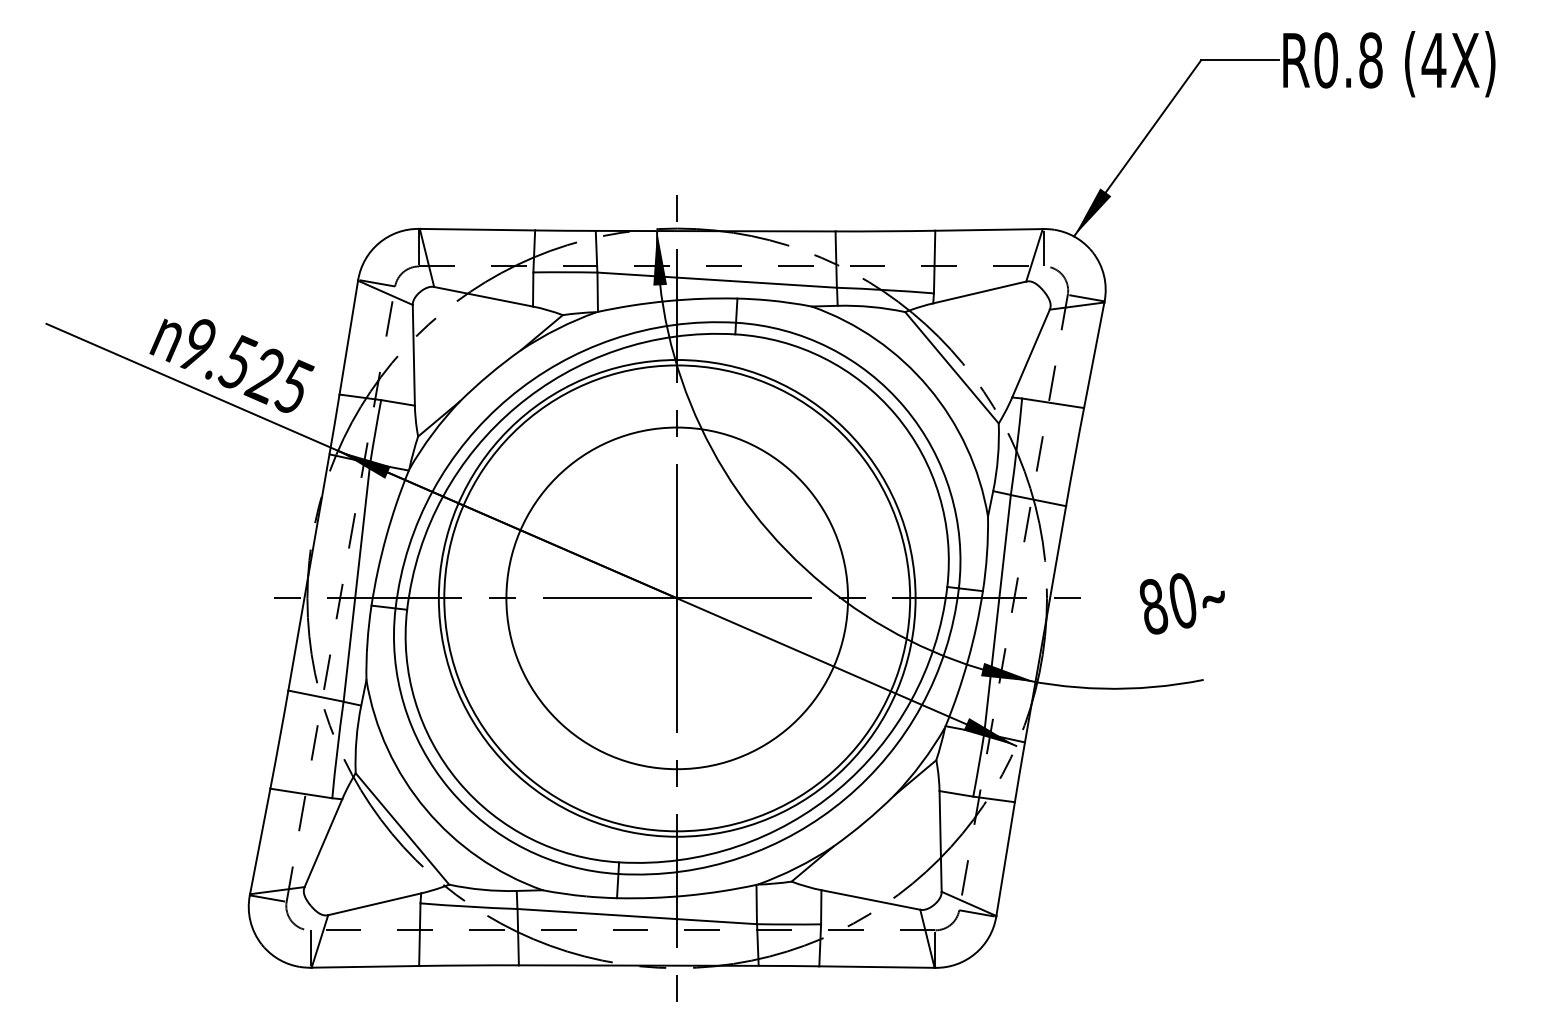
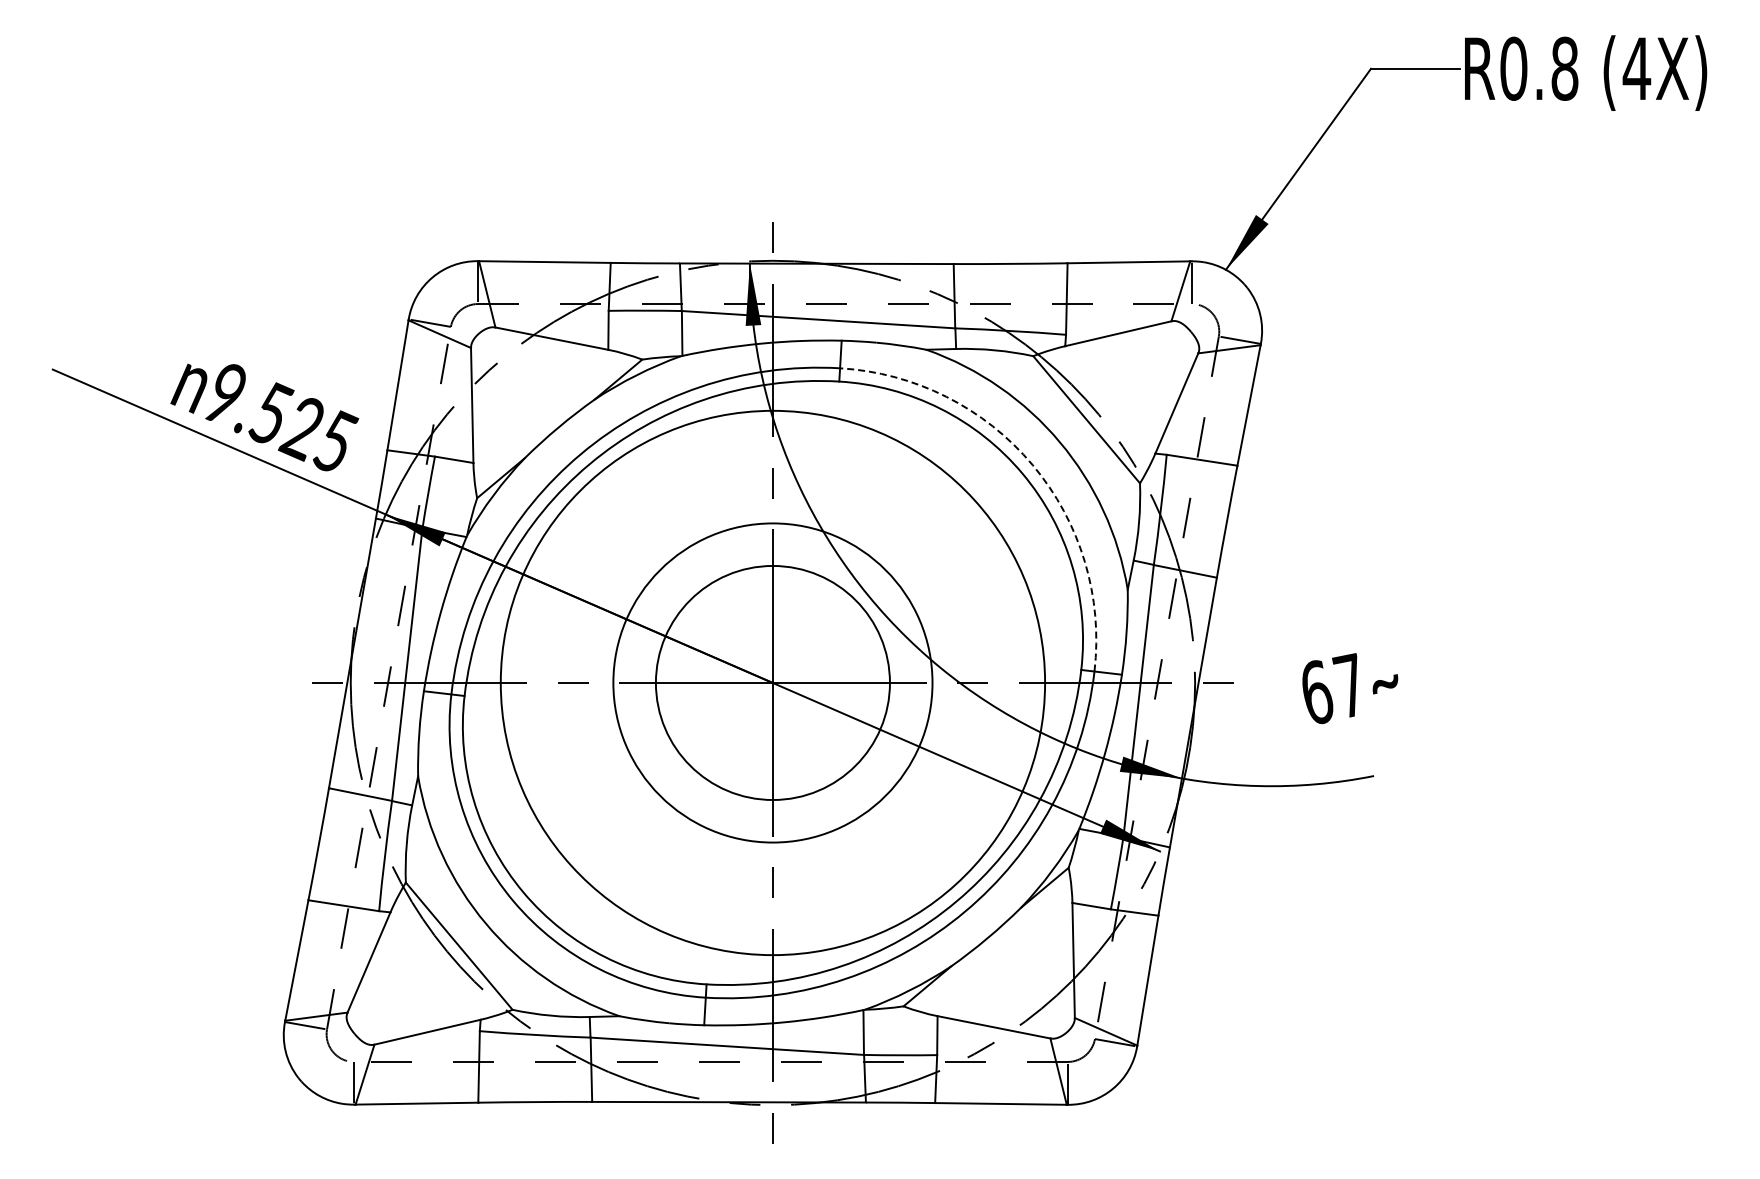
arc: (904, 407) -> (1032, 465), solid -> dashed
circle: (676, 597) -> (772, 682), size x0.6
circle: (676, 597) -> (772, 682), size x0.6
text: (1168, 603) -> (1333, 688), 80 -> 67

